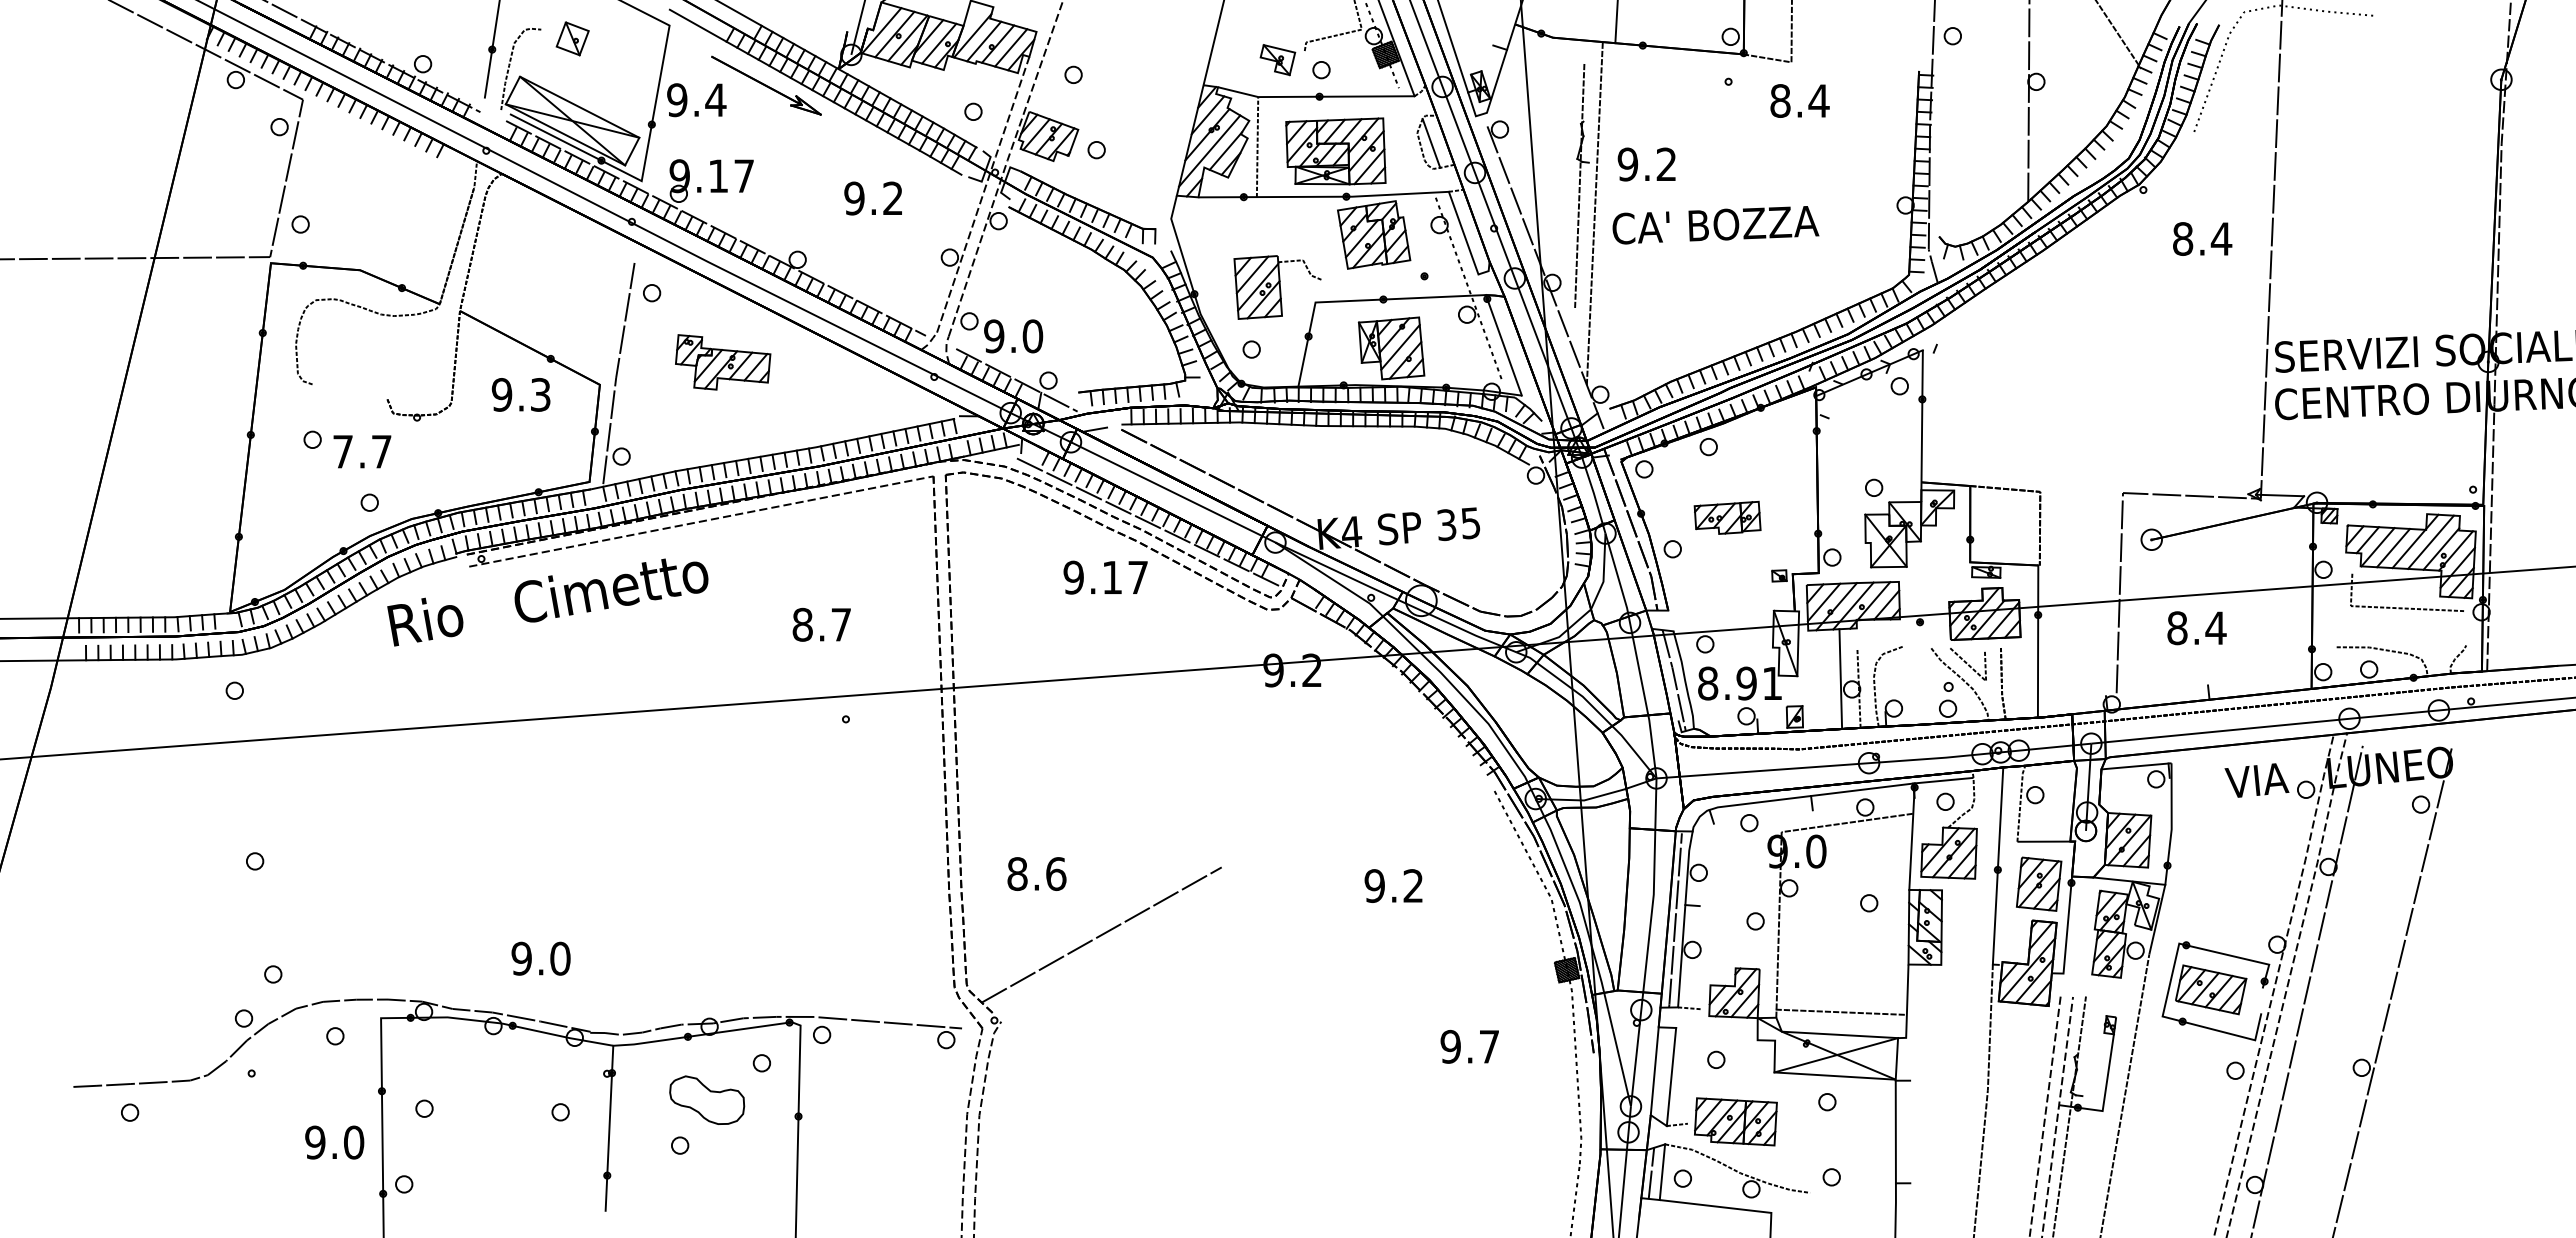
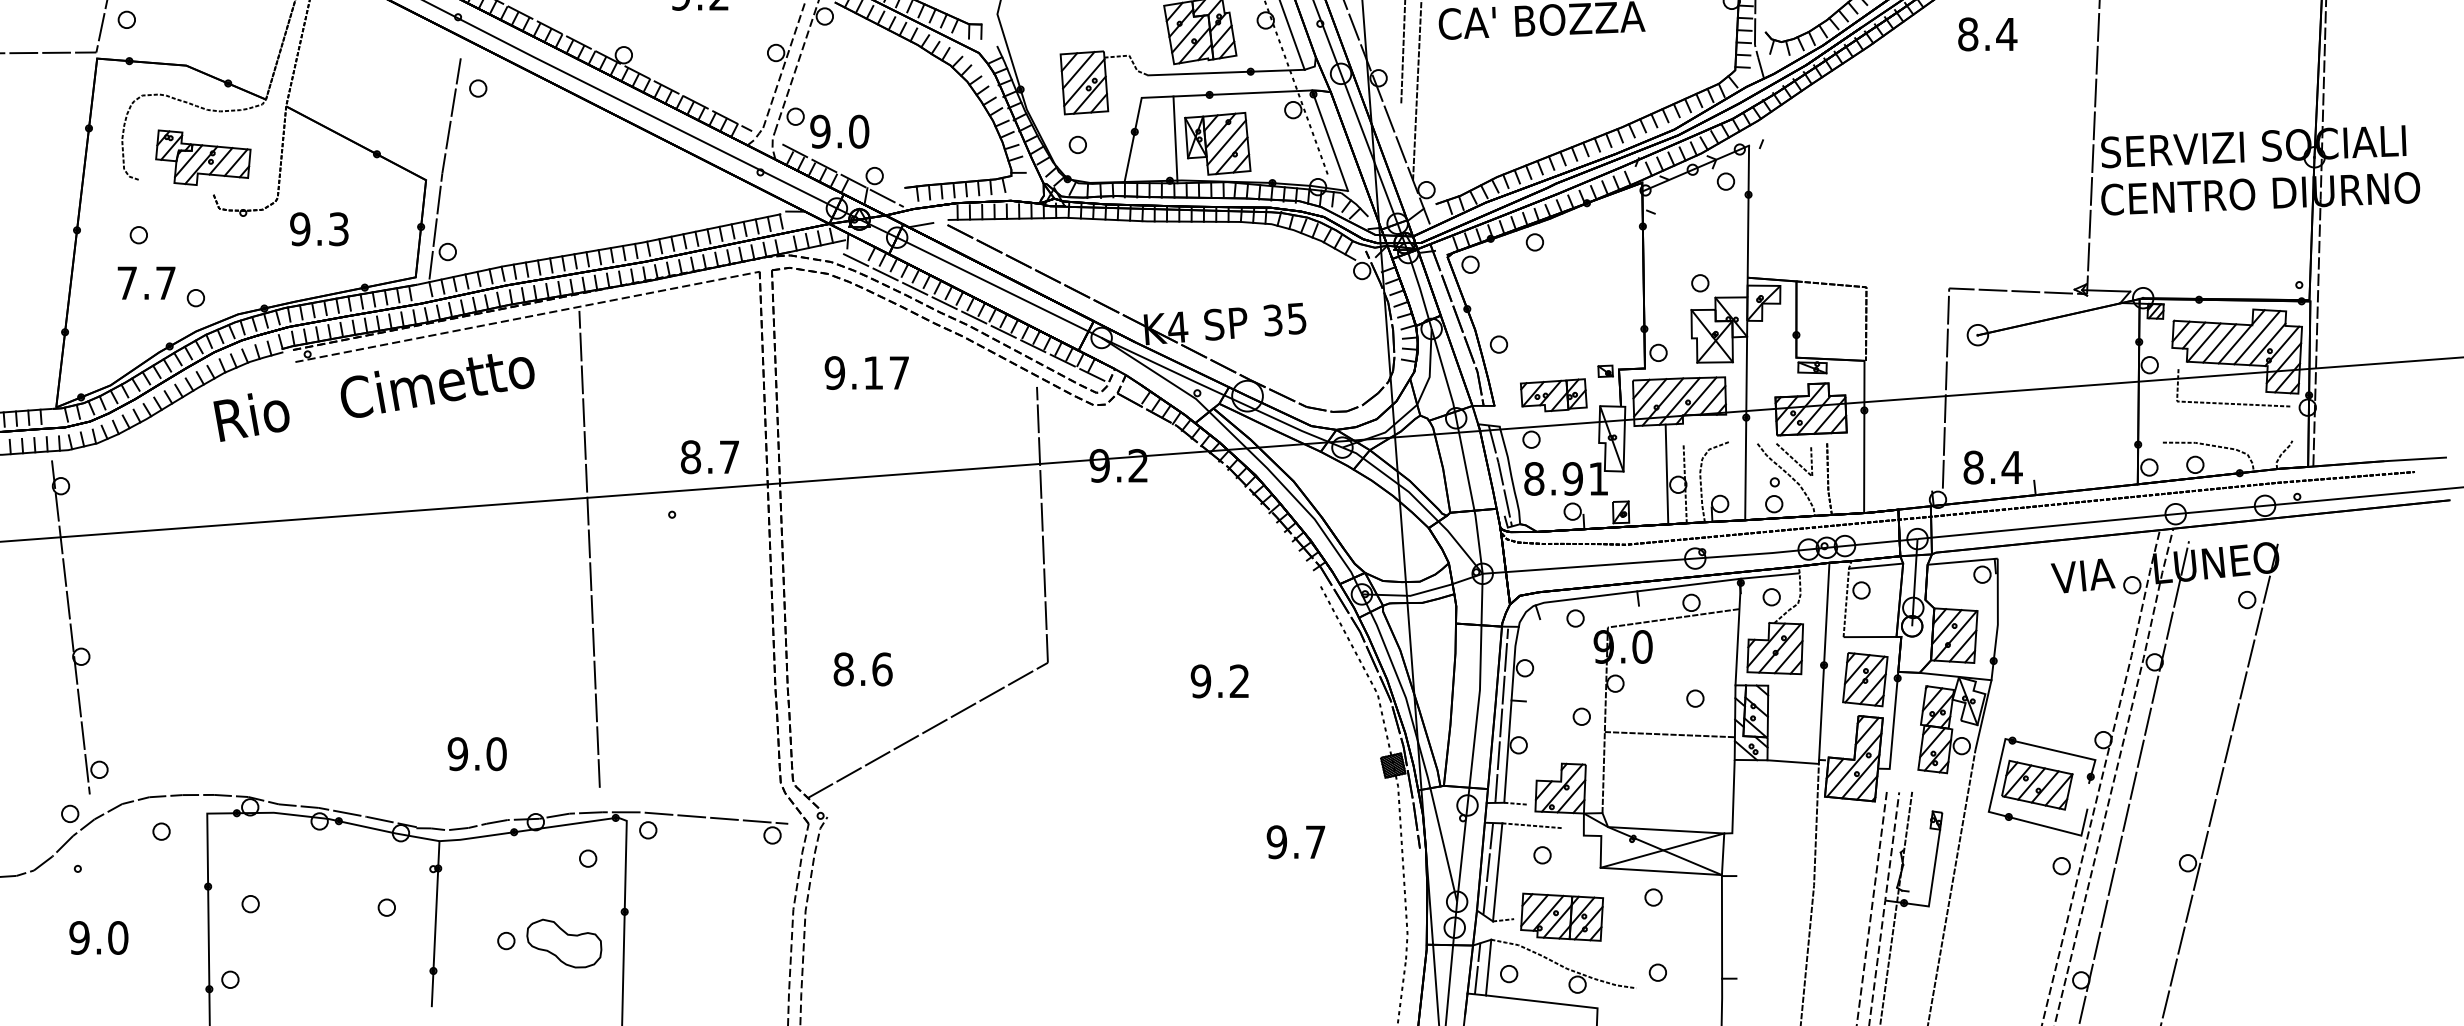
text: (2202, 238) -> (1987, 33), moved
line: (1399, 276) -> (1225, 71), added
line: (1349, 344) -> (1175, 139), added
part: (723, 362) -> (203, 157), moved
text: (520, 394) -> (318, 228), moved
text: (362, 451) -> (146, 282), moved
part: (1727, 517) -> (1553, 394), moved
text: (1105, 577) -> (866, 372), moved
text: (821, 624) -> (709, 456), moved
text: (2196, 628) -> (1992, 467), moved
line: (1919, 632) -> (1745, 427), added
line: (1215, 729) -> (1041, 524), added
line: (763, 753) -> (589, 548), added
line: (2049, 770) -> (1875, 565), added
line: (244, 832) -> (70, 627), added
text: (540, 958) -> (476, 753), moved
line: (1966, 966) -> (1792, 761), added
line: (1840, 1011) -> (1669, 733), moved
line: (1705, 1029) -> (1531, 824), added
line: (1654, 1071) -> (1480, 866), added
line: (1661, 1073) -> (1487, 868), added
part: (707, 1099) -> (564, 942), moved
text: (334, 1142) -> (98, 937), moved

